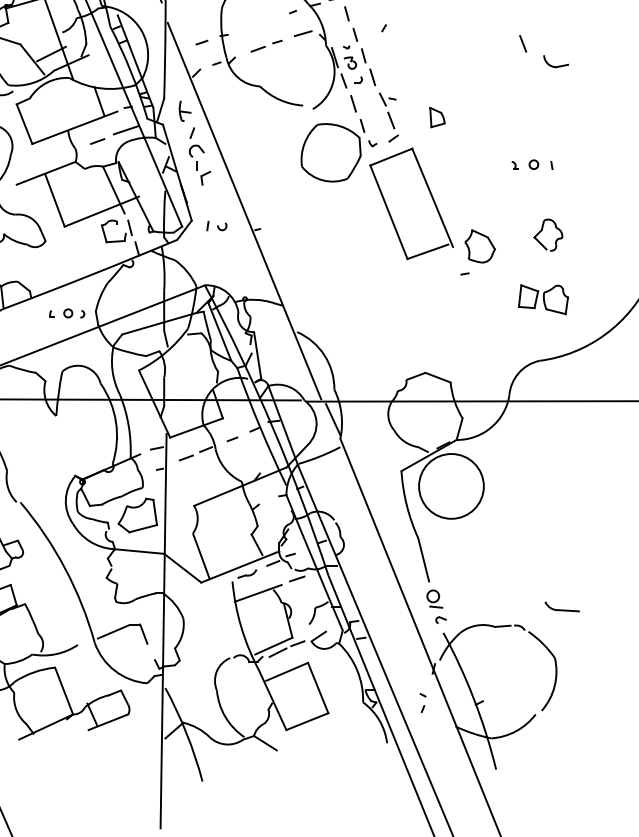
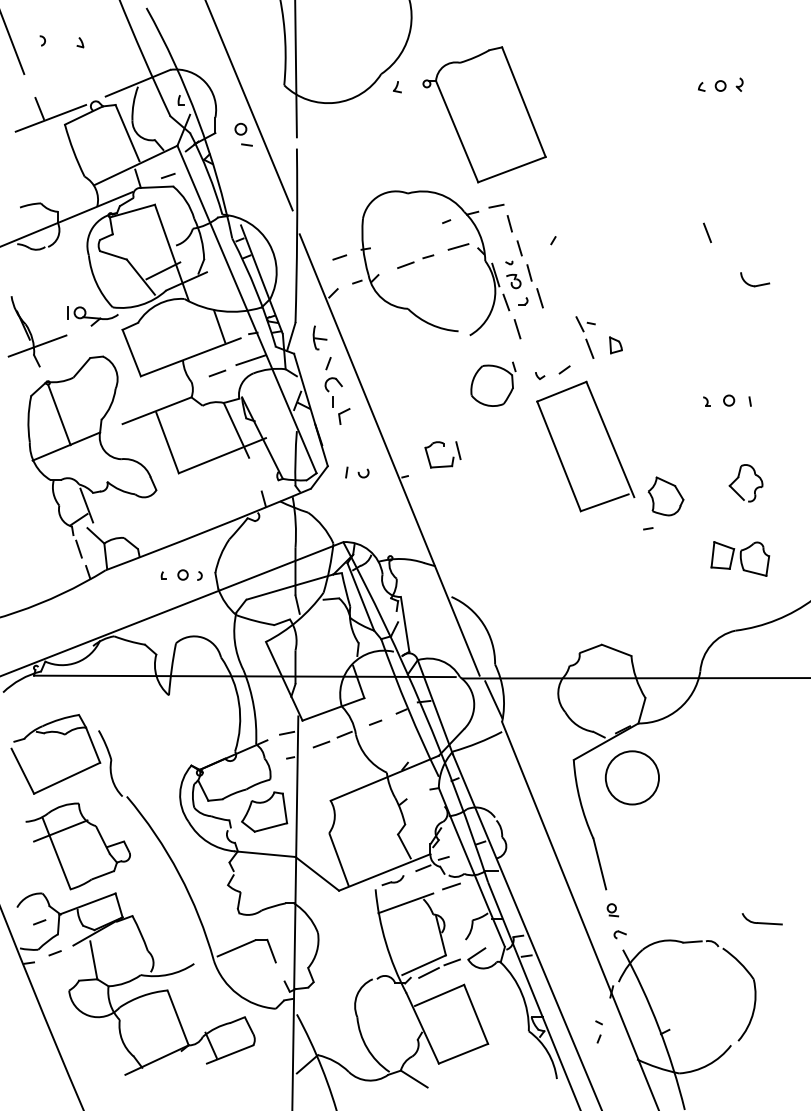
line: (523, 43) -> (707, 232), moved
part: (387, 110) -> (585, 337), moved
part: (437, 117) -> (615, 345), size x0.7
part: (333, 150) -> (493, 384), size x0.6
part: (117, 224) -> (443, 446), moved
circle: (451, 486) -> (632, 777), size x0.7
part: (434, 599) -> (612, 910), size x0.6

